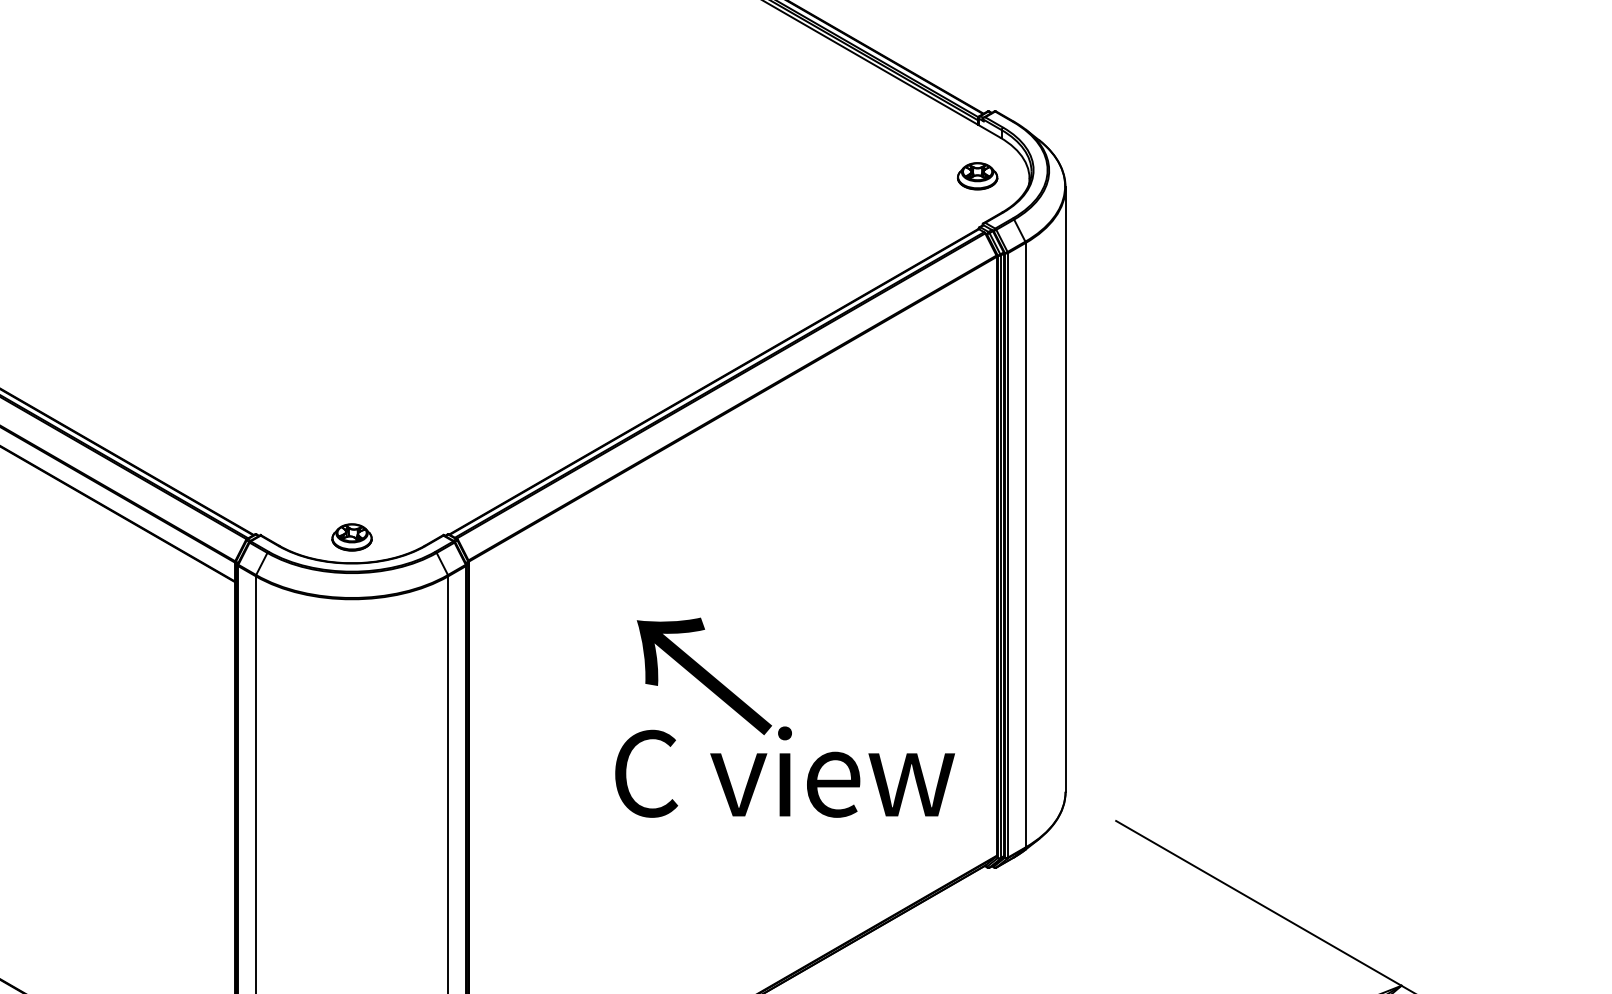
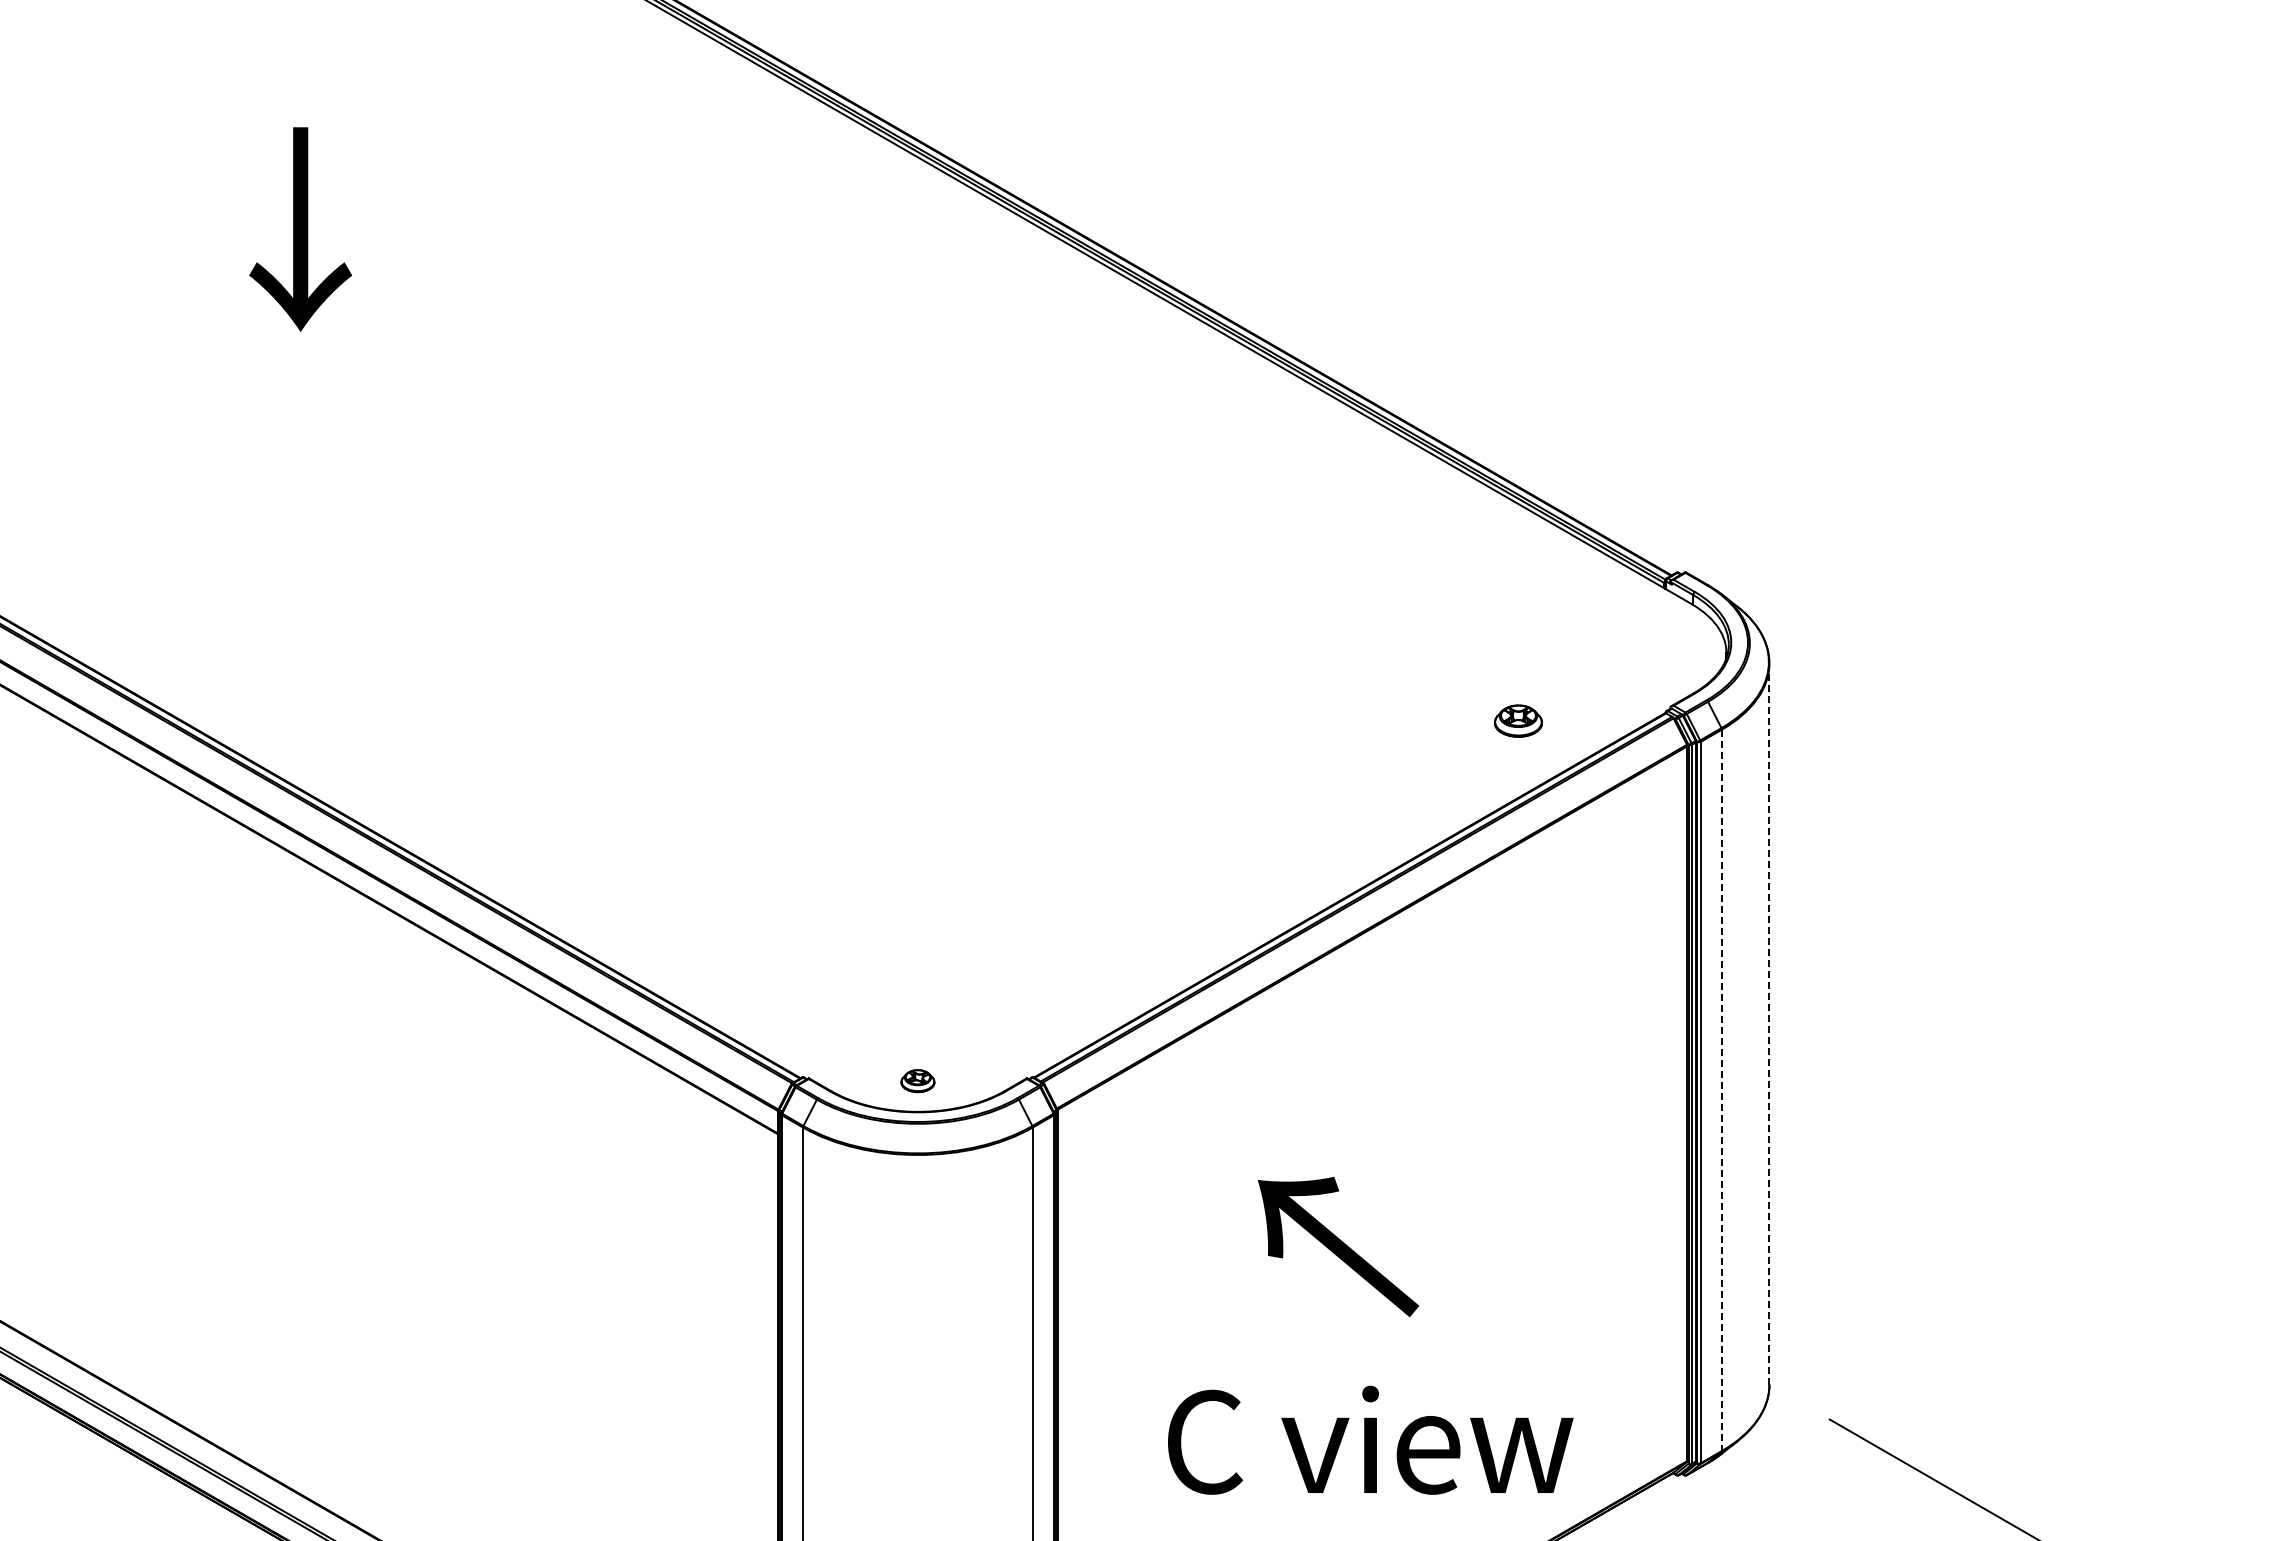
part: (977, 175) -> (1518, 720), moved
line: (1065, 489) -> (1769, 1024), solid -> dashed
part: (351, 536) -> (917, 1080), size x0.7
line: (1025, 545) -> (1721, 1090), solid -> dashed
text: (784, 771) -> (1370, 1439), moved

